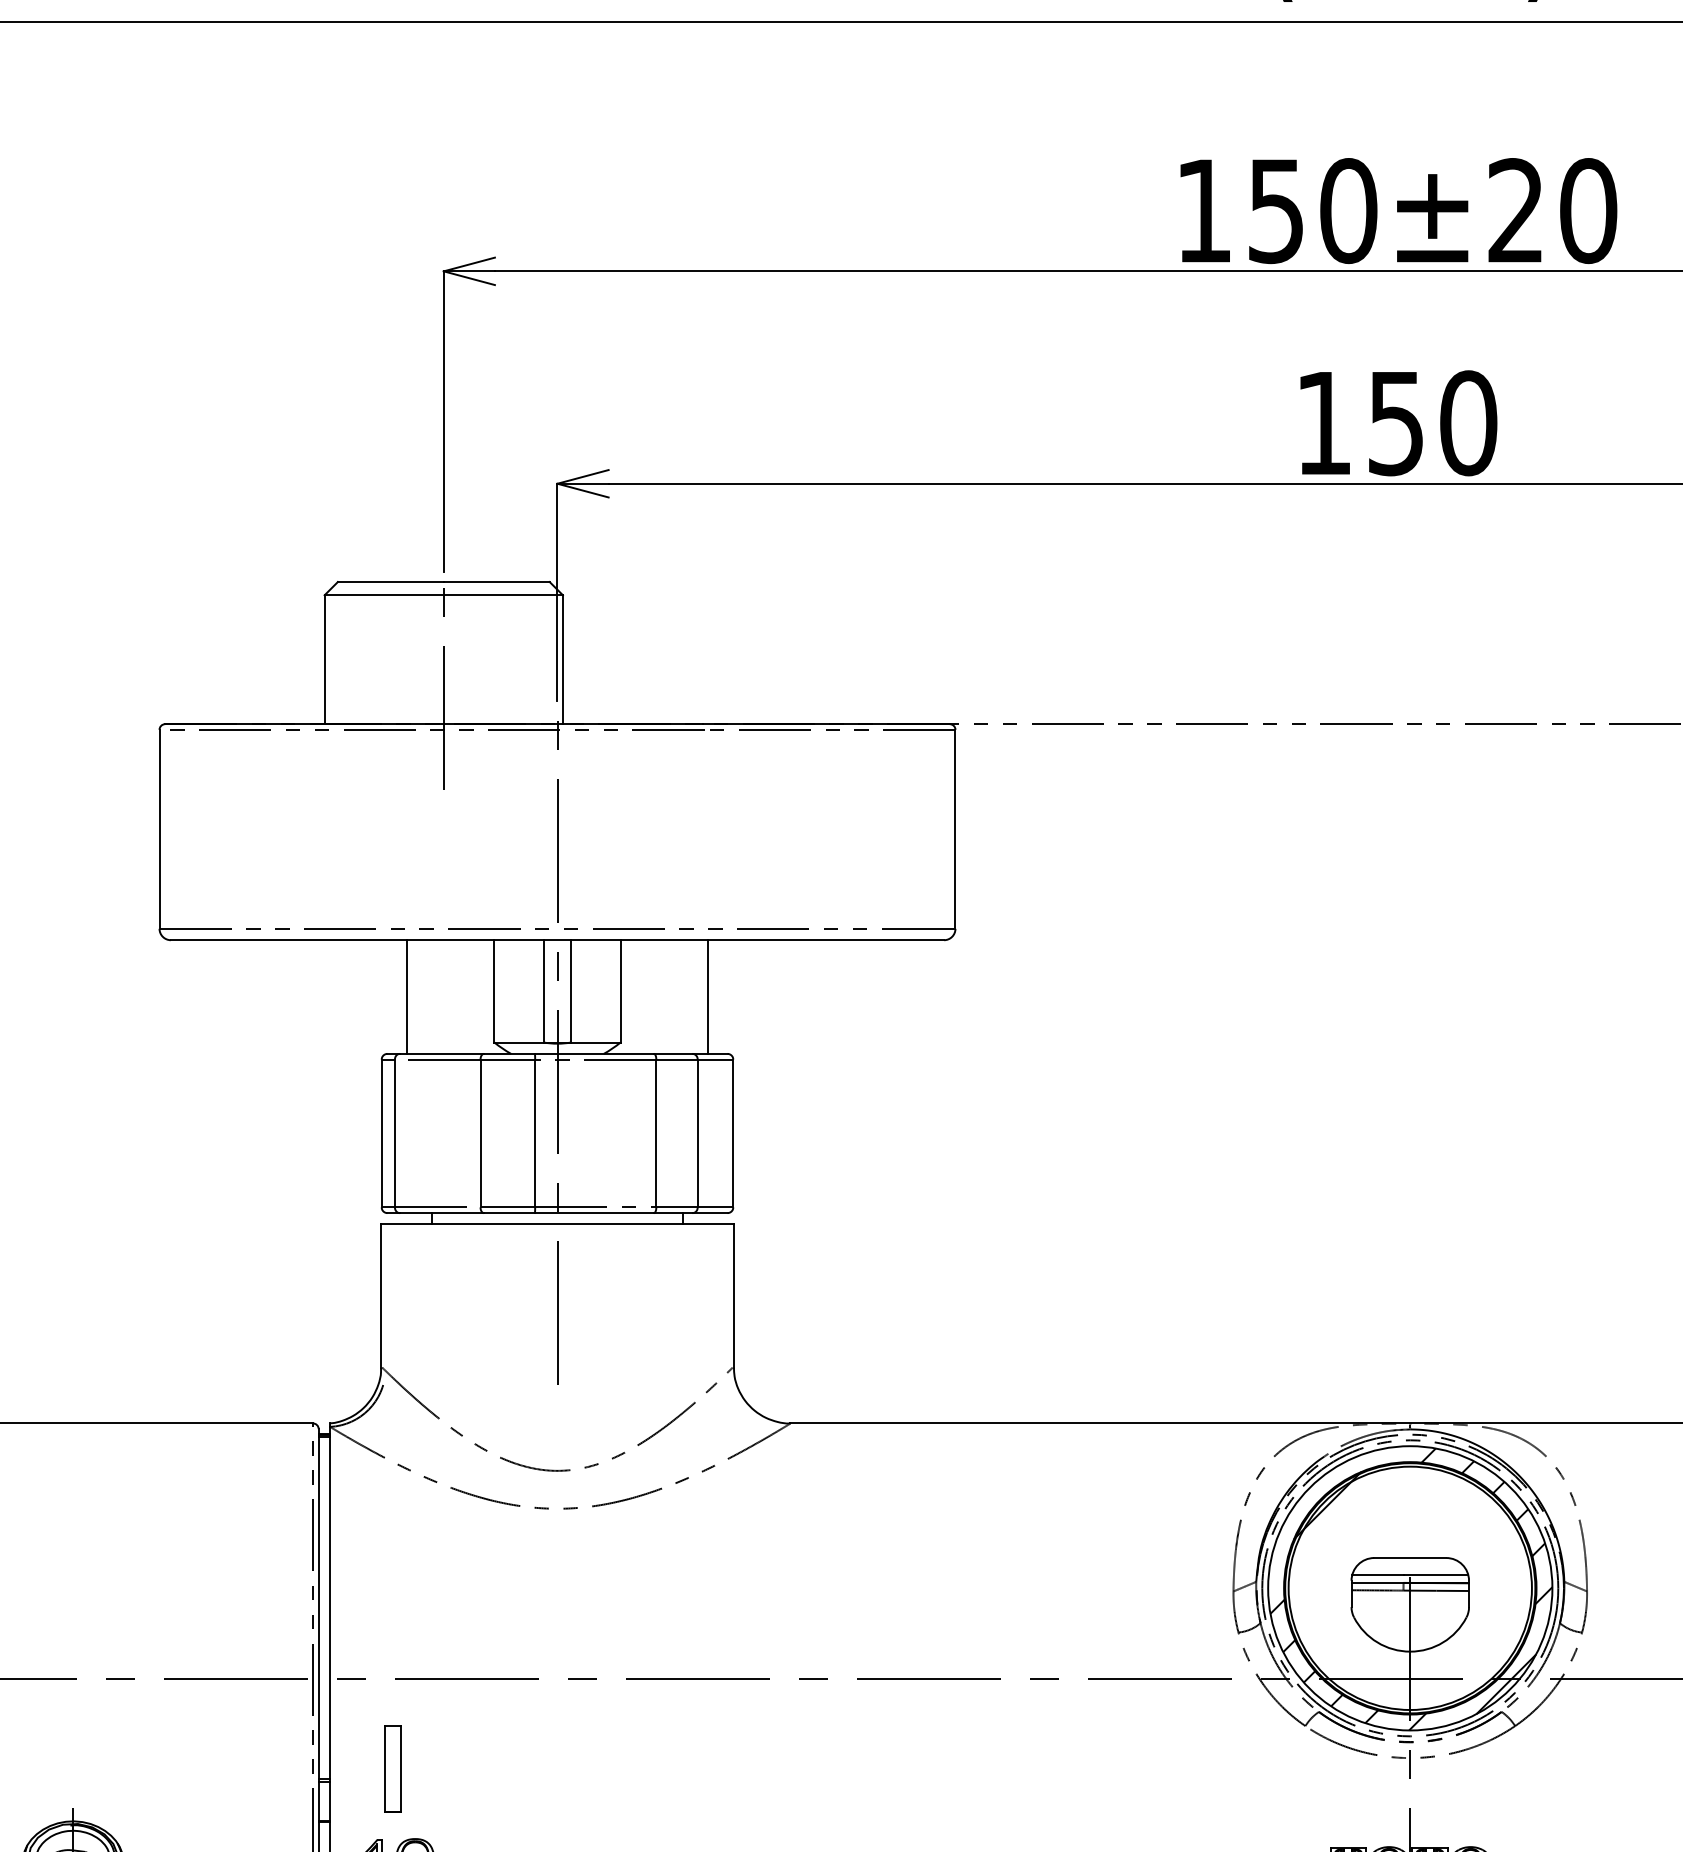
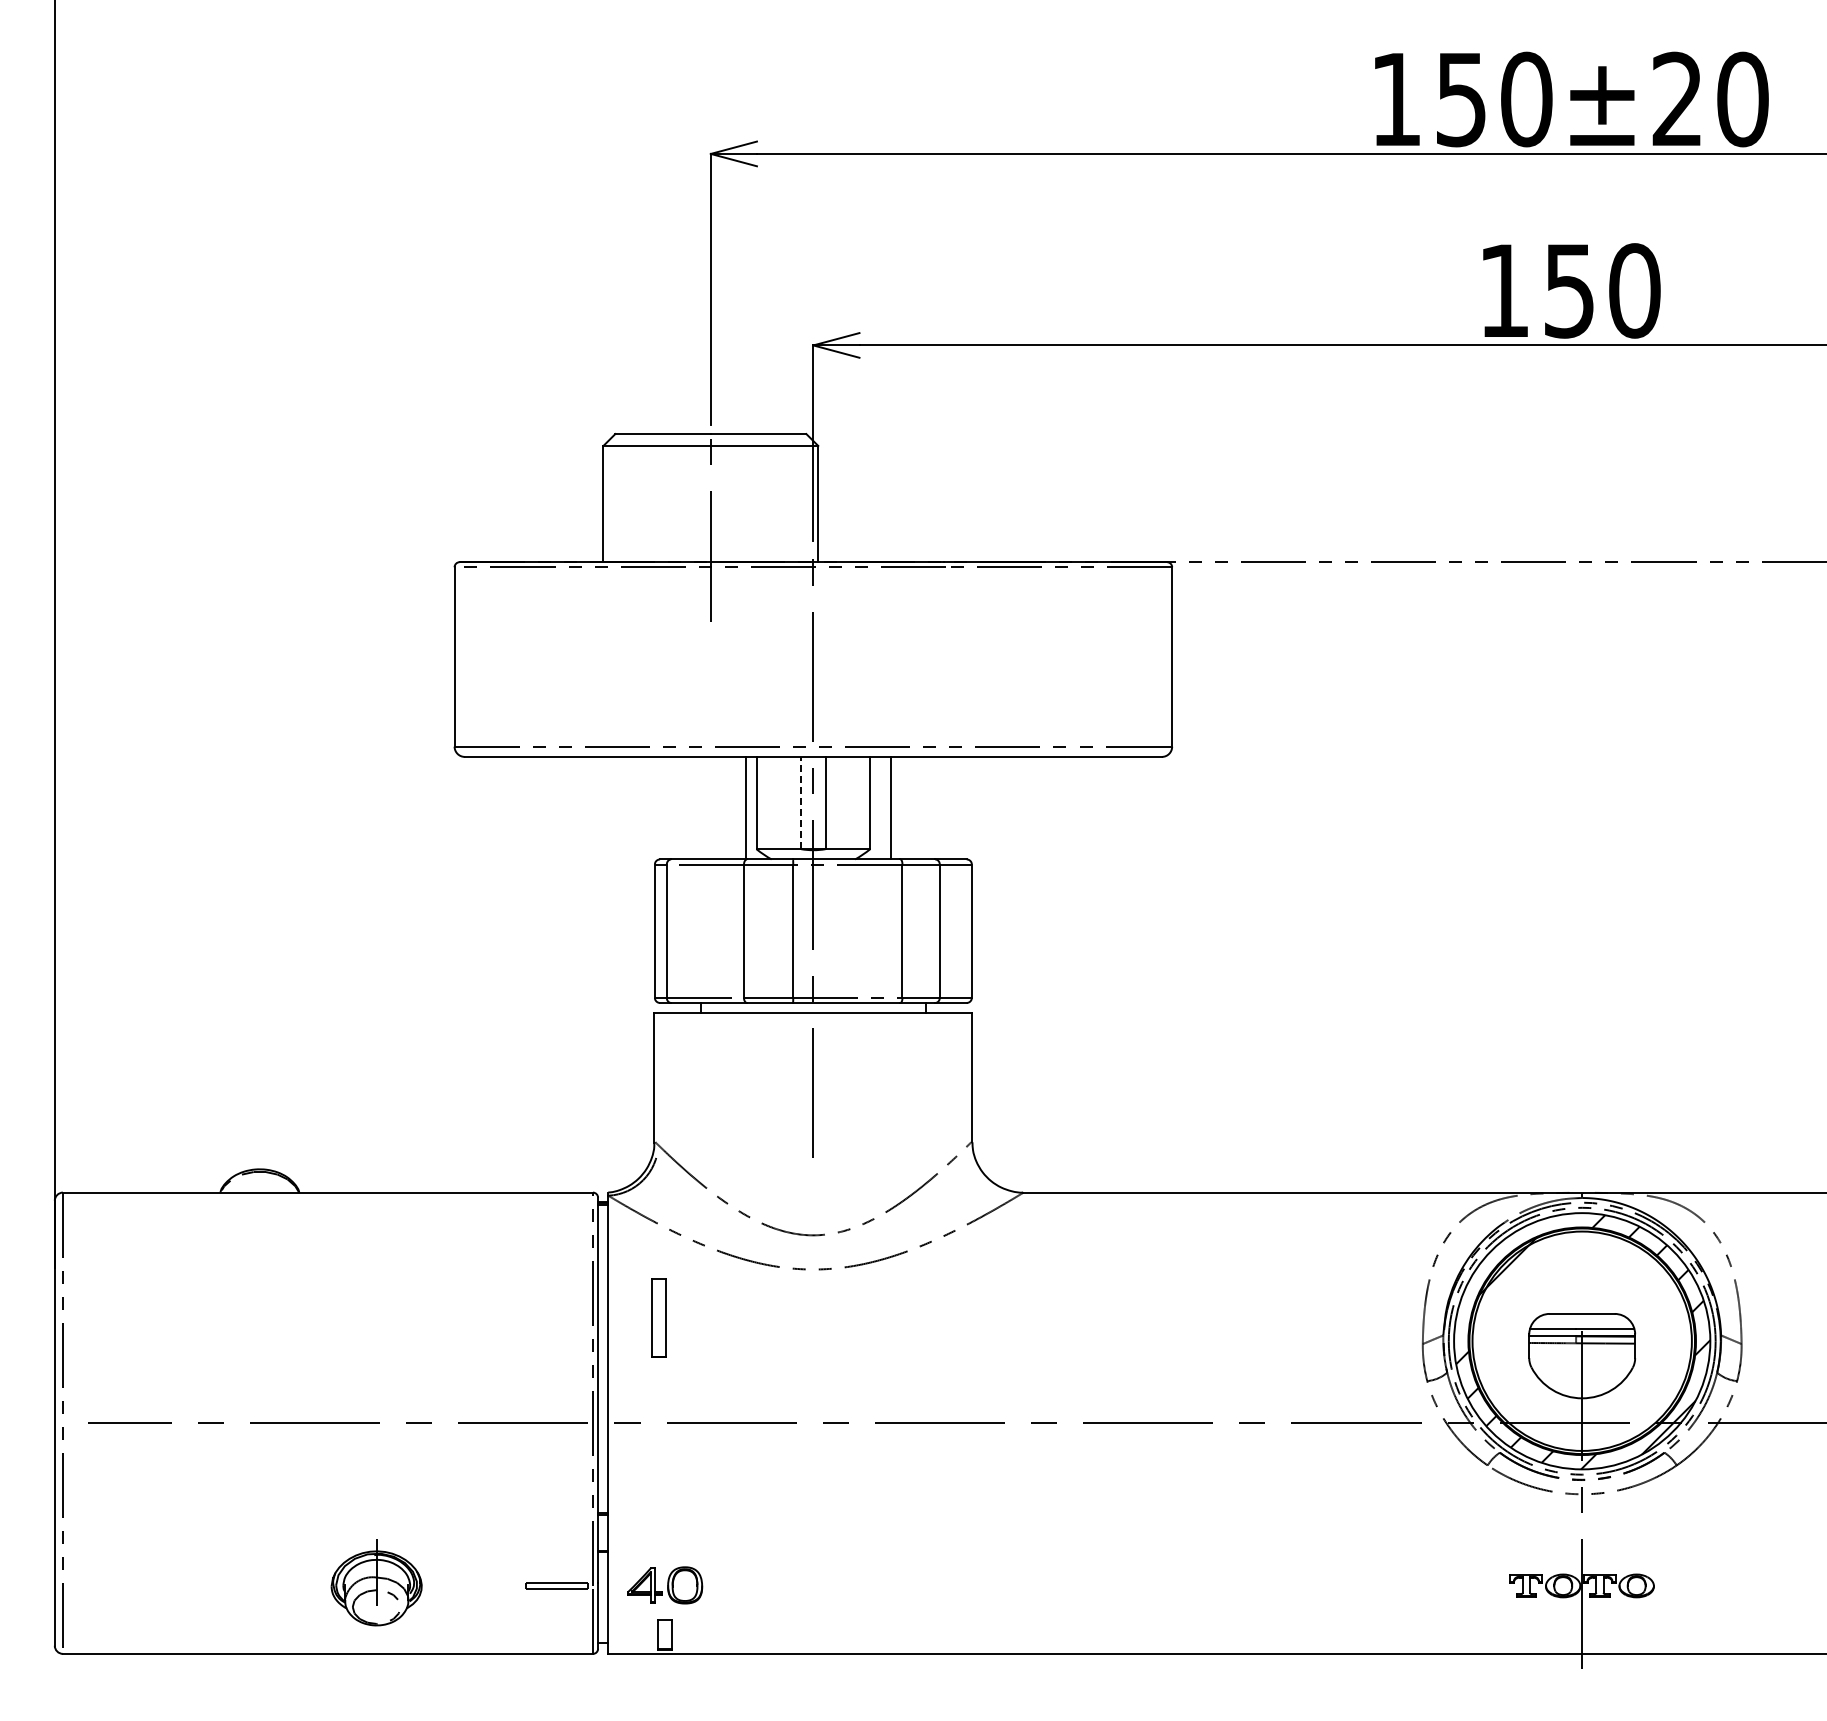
line: (544, 990) -> (801, 802), solid -> dashed
line: (406, 996) -> (745, 807), moved
line: (707, 996) -> (890, 807), moved
part: (392, 1768) -> (658, 1317), moved

